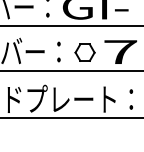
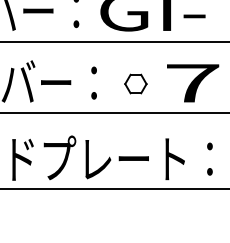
part: (84, 52) -> (135, 83), size x0.7

